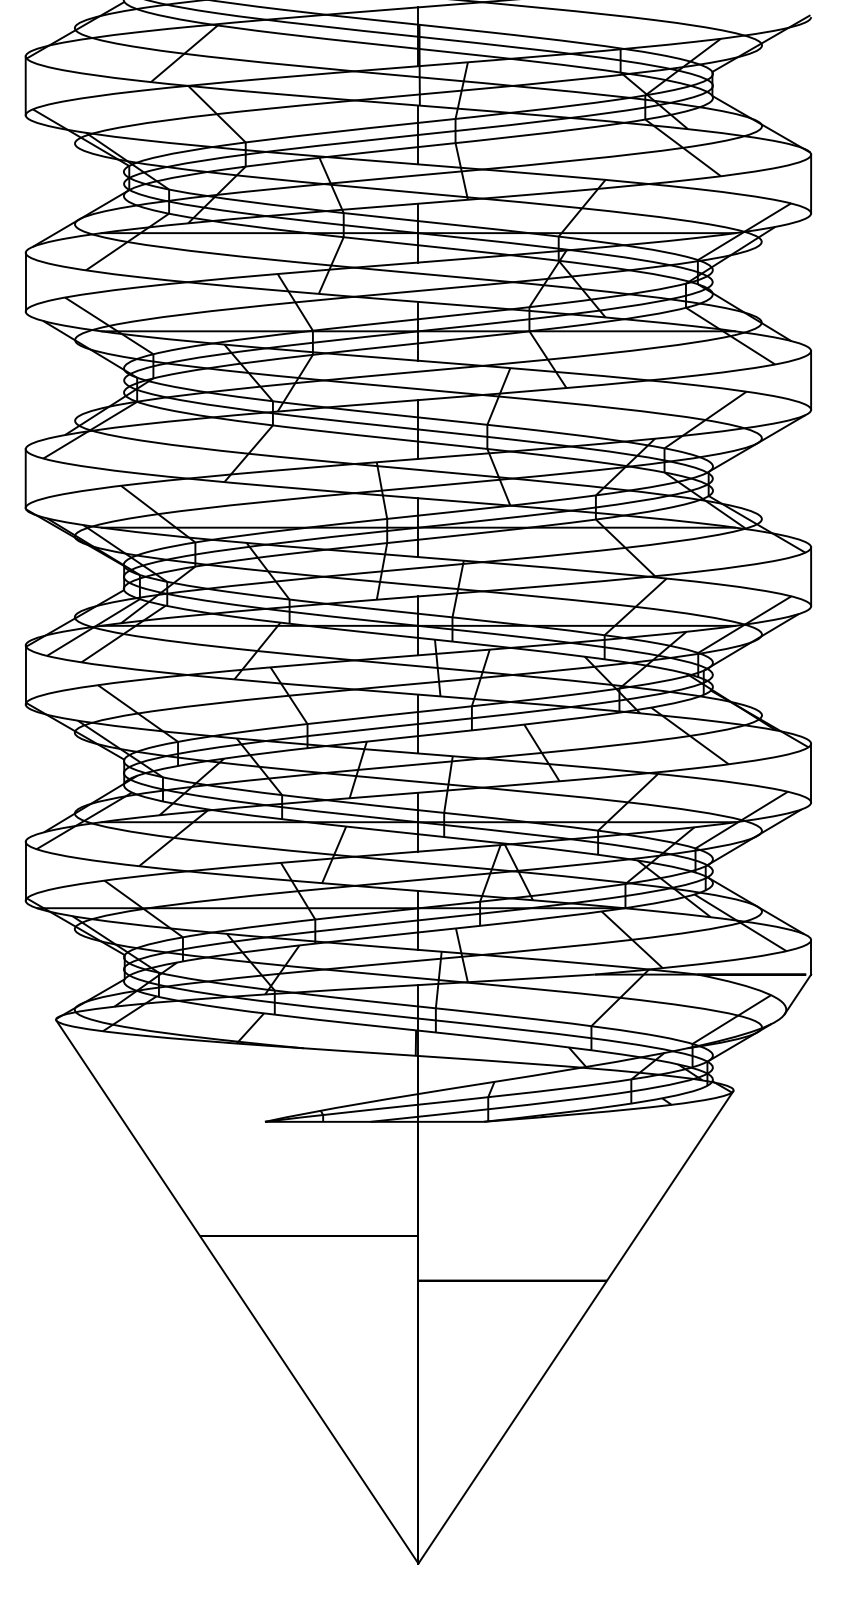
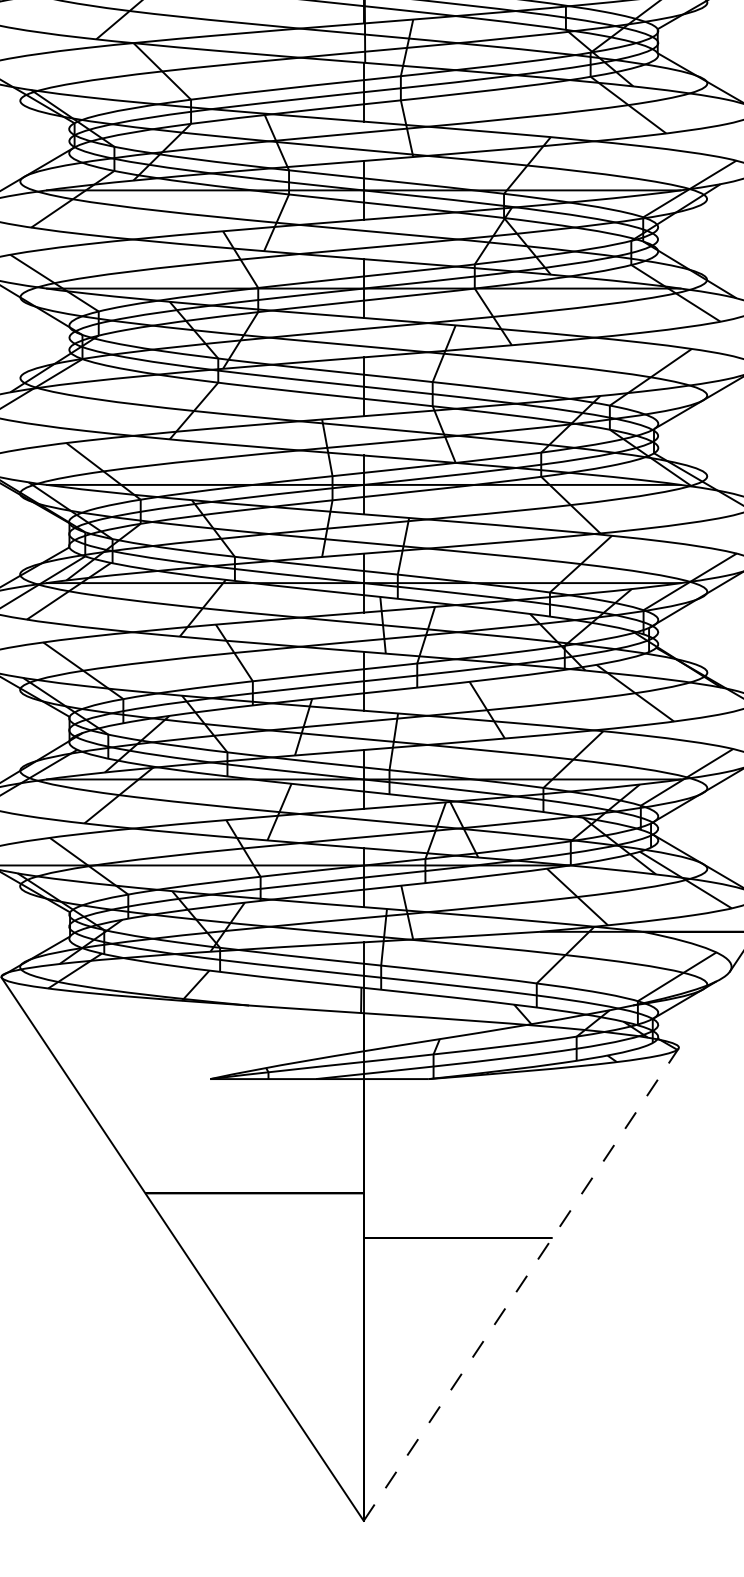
line: (575, 1327) -> (520, 1284), solid -> dashed

